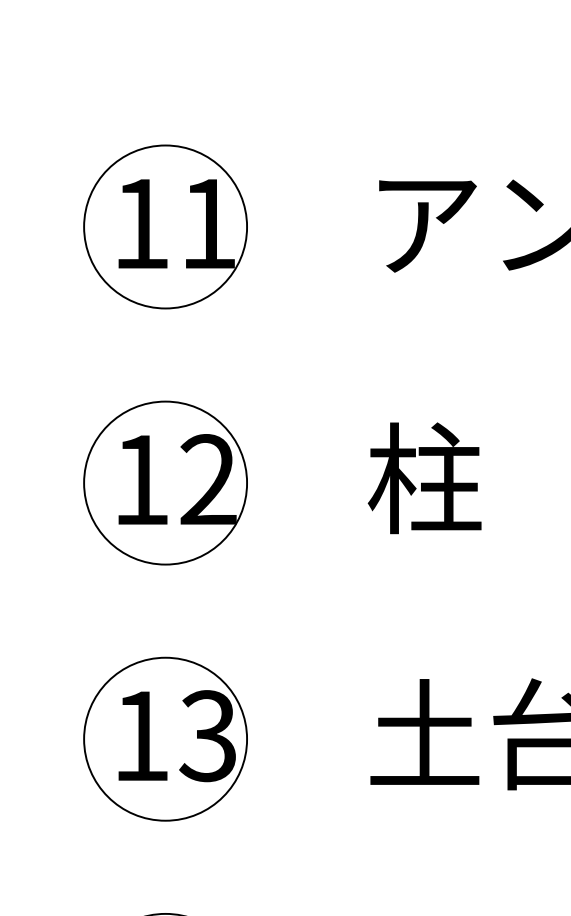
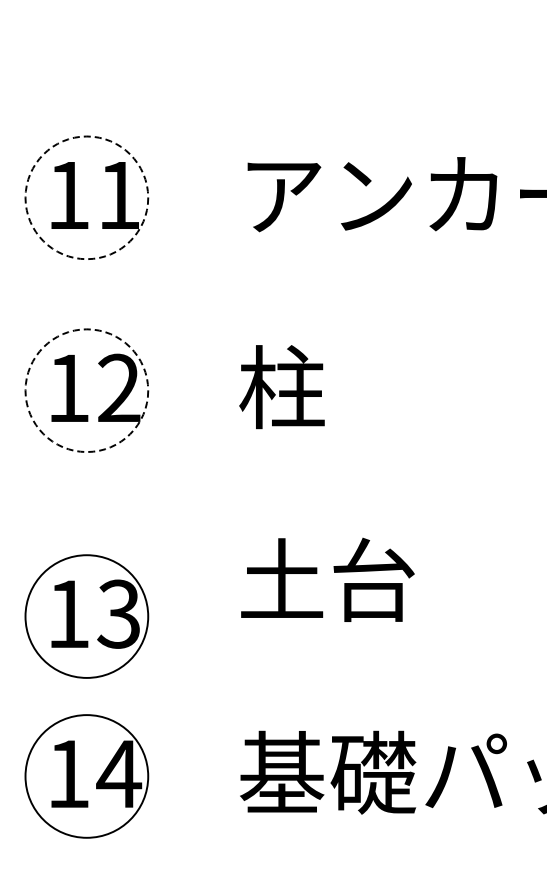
circle: (165, 226) -> (86, 197), solid -> dashed
circle: (165, 482) -> (86, 390), solid -> dashed
part: (165, 739) -> (86, 616), moved

